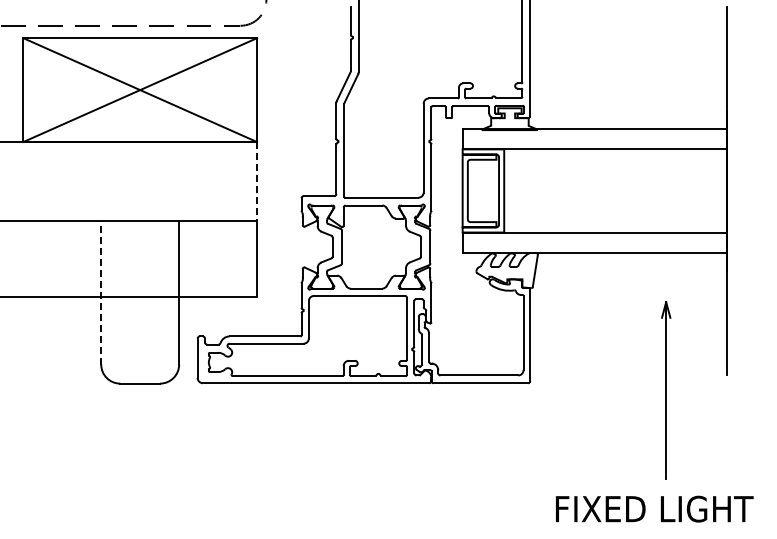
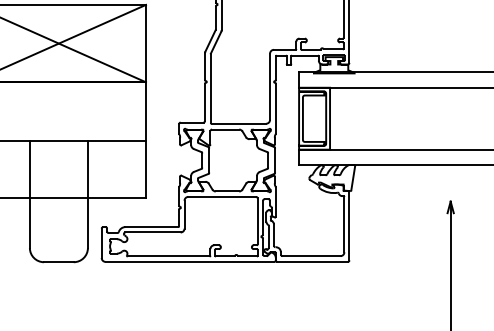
line: (257, 181) -> (146, 111), dashed -> solid
line: (101, 292) -> (30, 194), dashed -> solid

